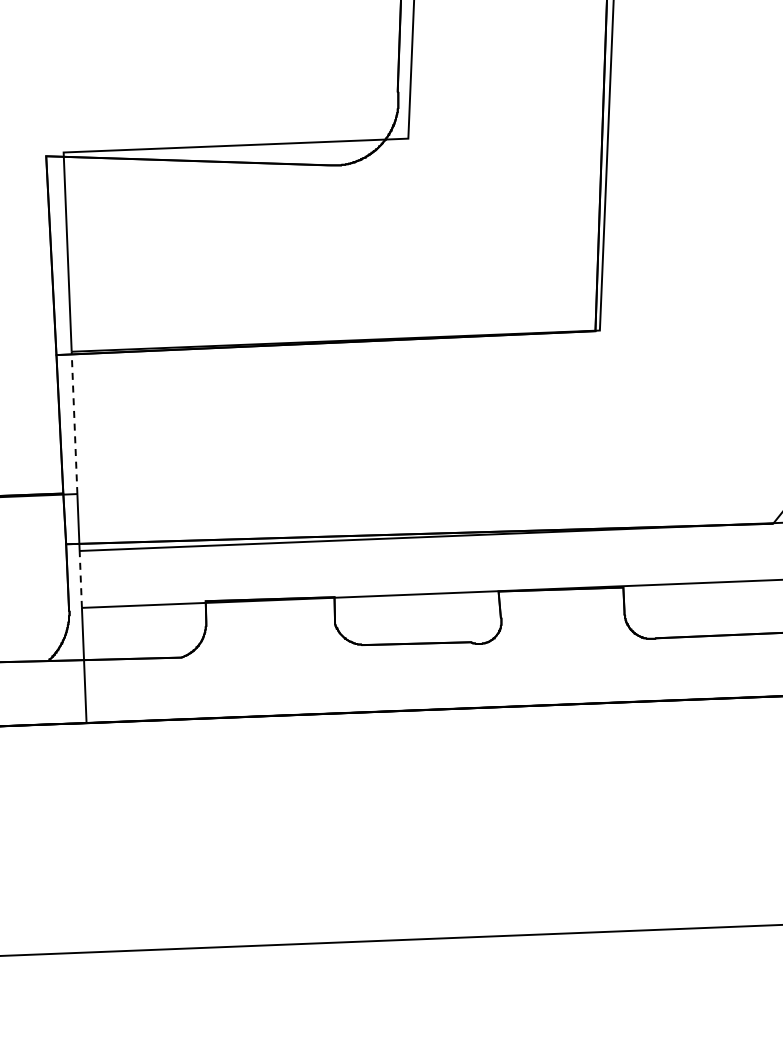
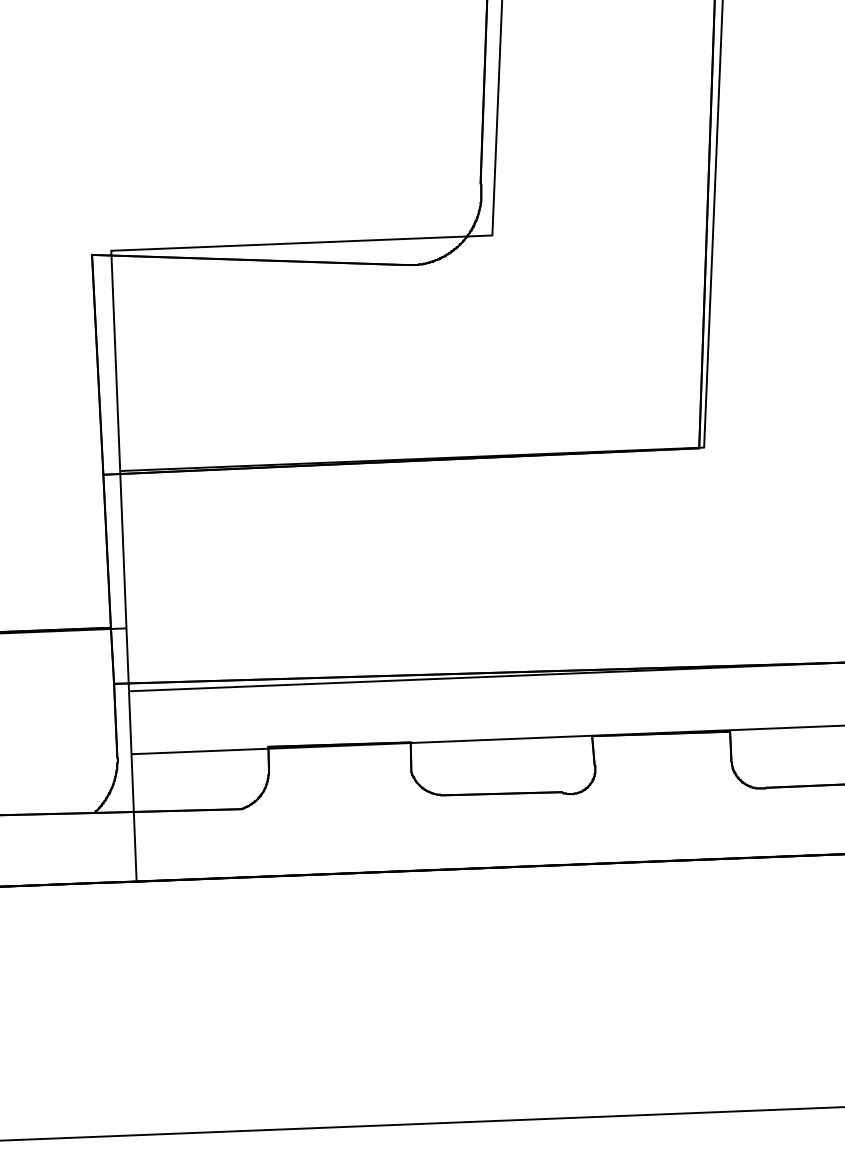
line: (74, 422) -> (123, 549), dashed -> solid
line: (80, 578) -> (129, 721), dashed -> solid

